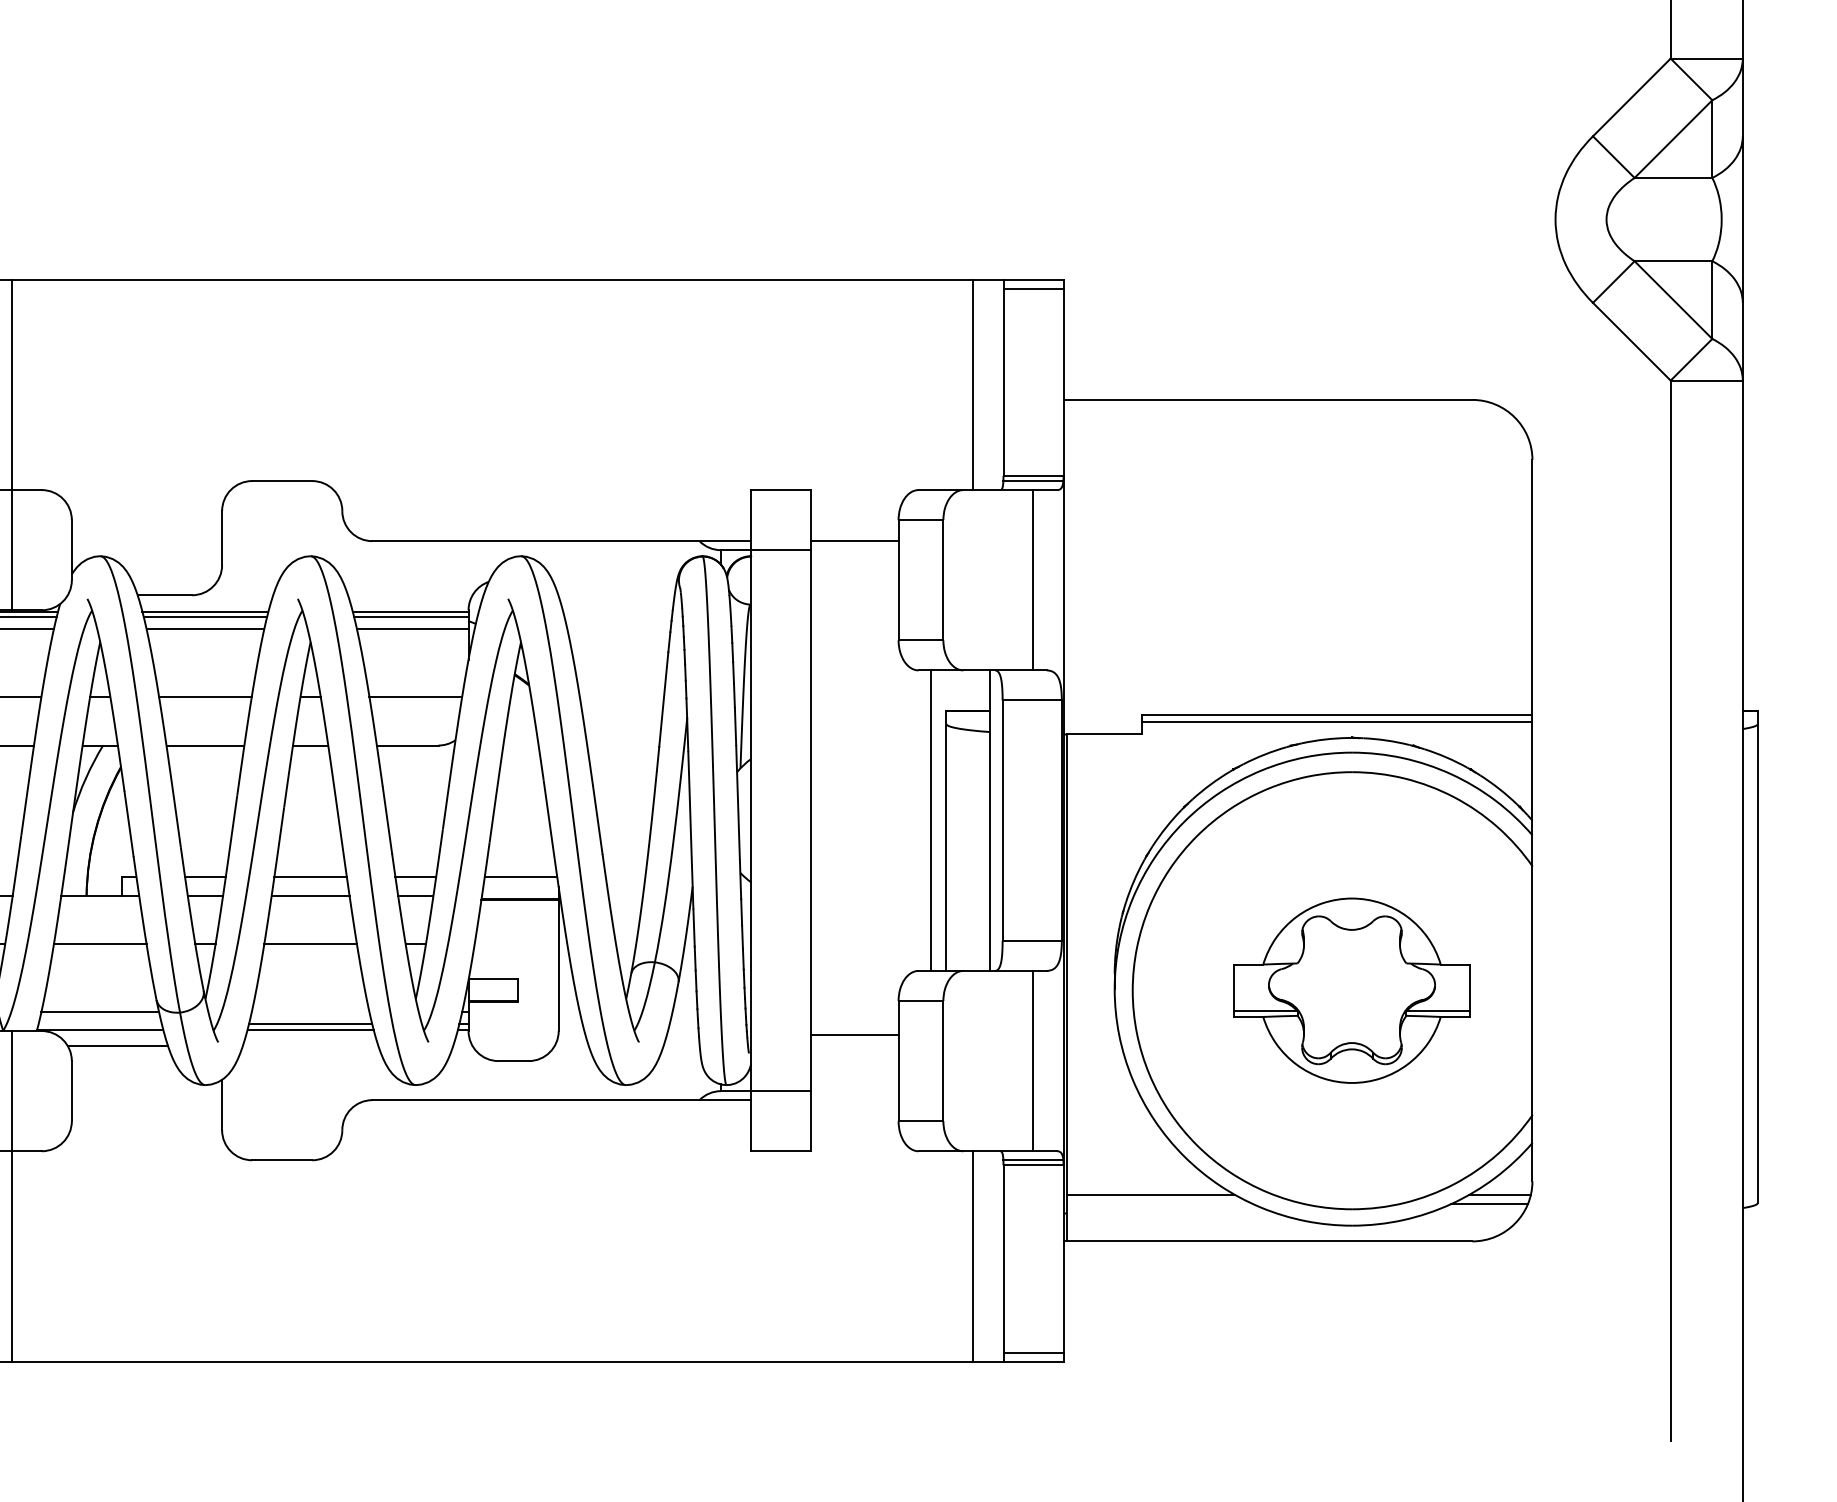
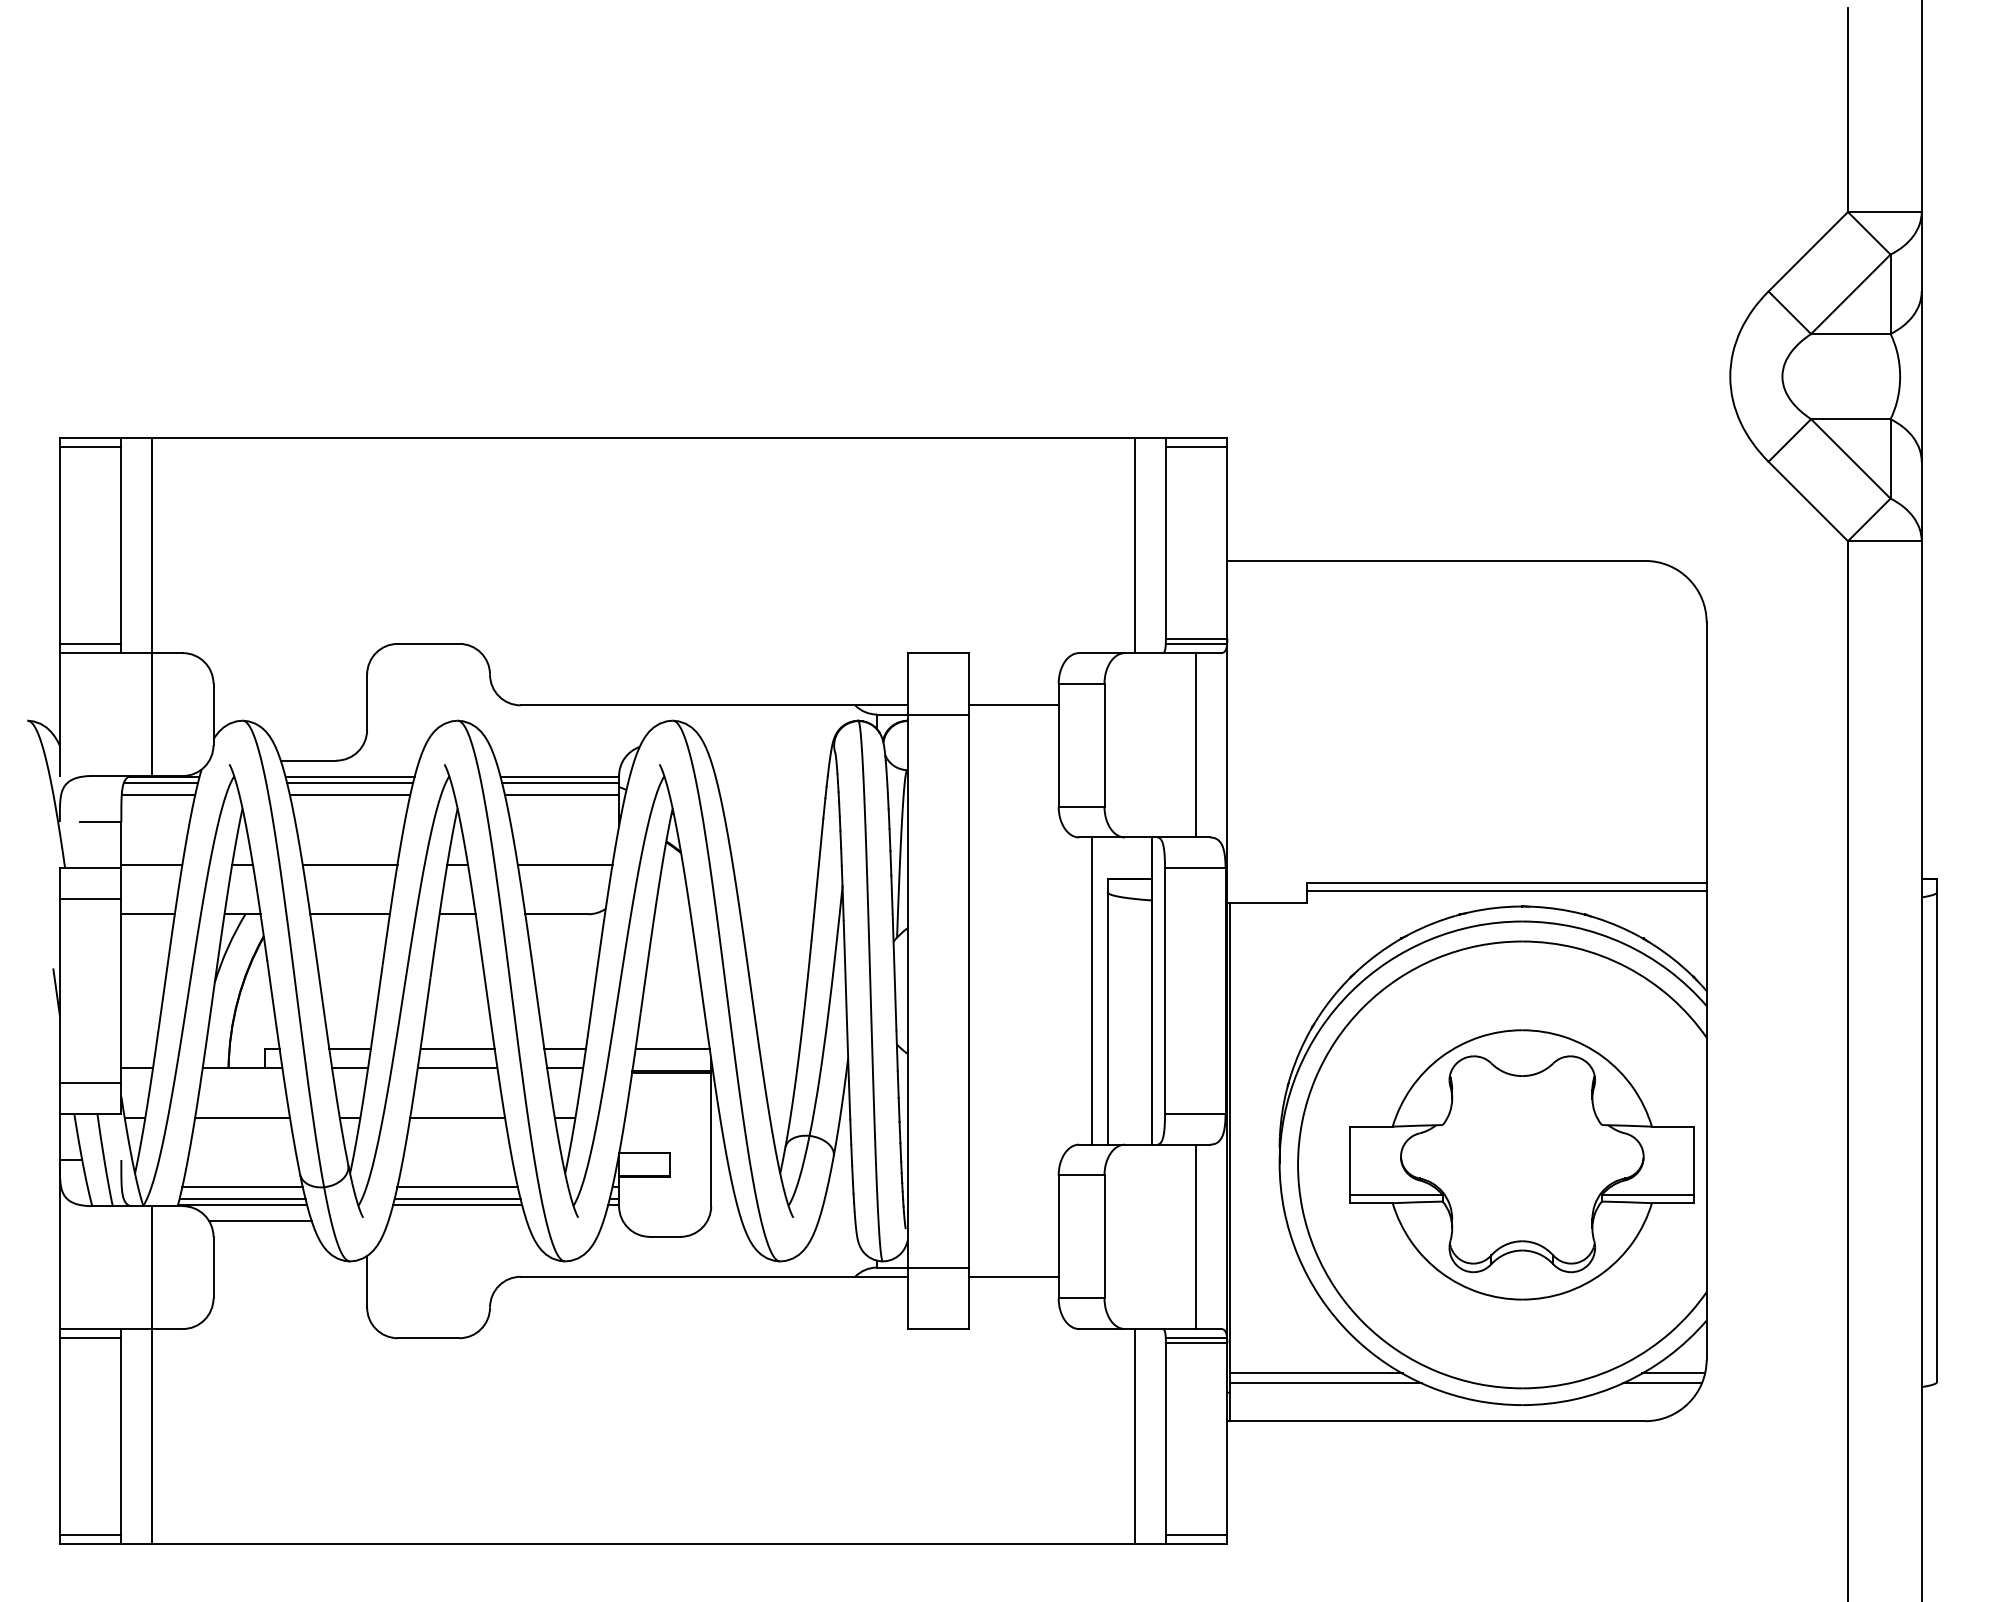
part: (1351, 990) -> (1521, 1164), size x1.43
line: (310, 1011) -> (457, 1186), added
line: (100, 1024) -> (242, 1199), added
line: (854, 1034) -> (1013, 1276), moved
line: (1159, 1203) -> (1325, 1382), added

